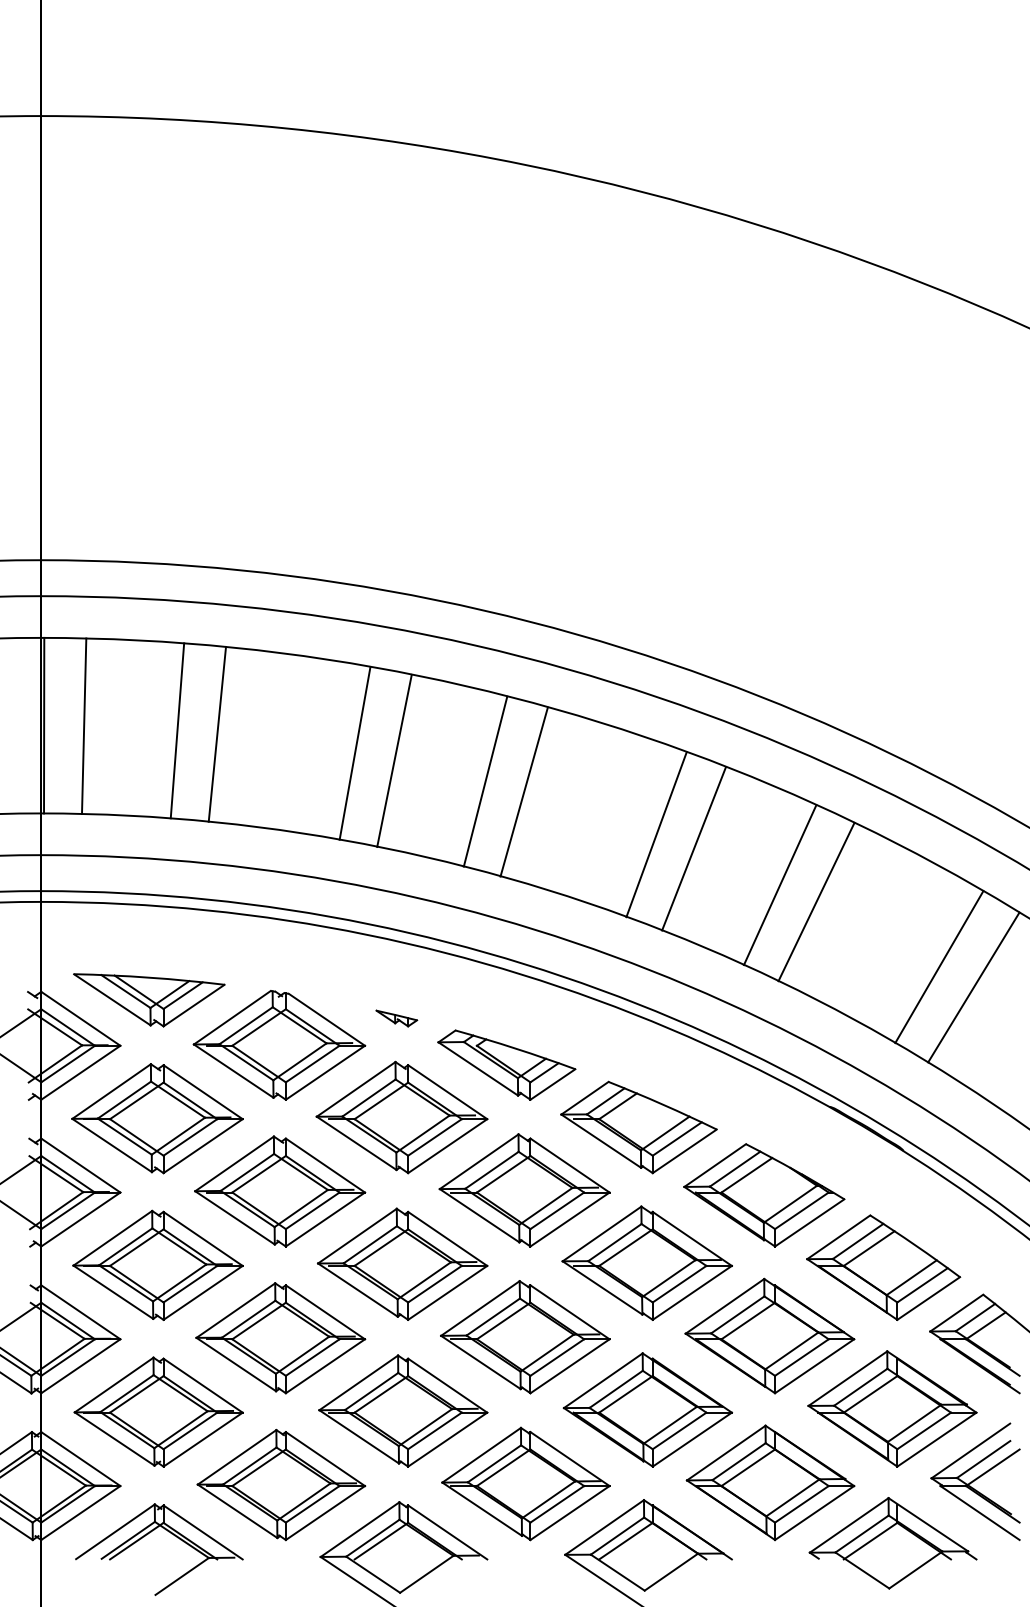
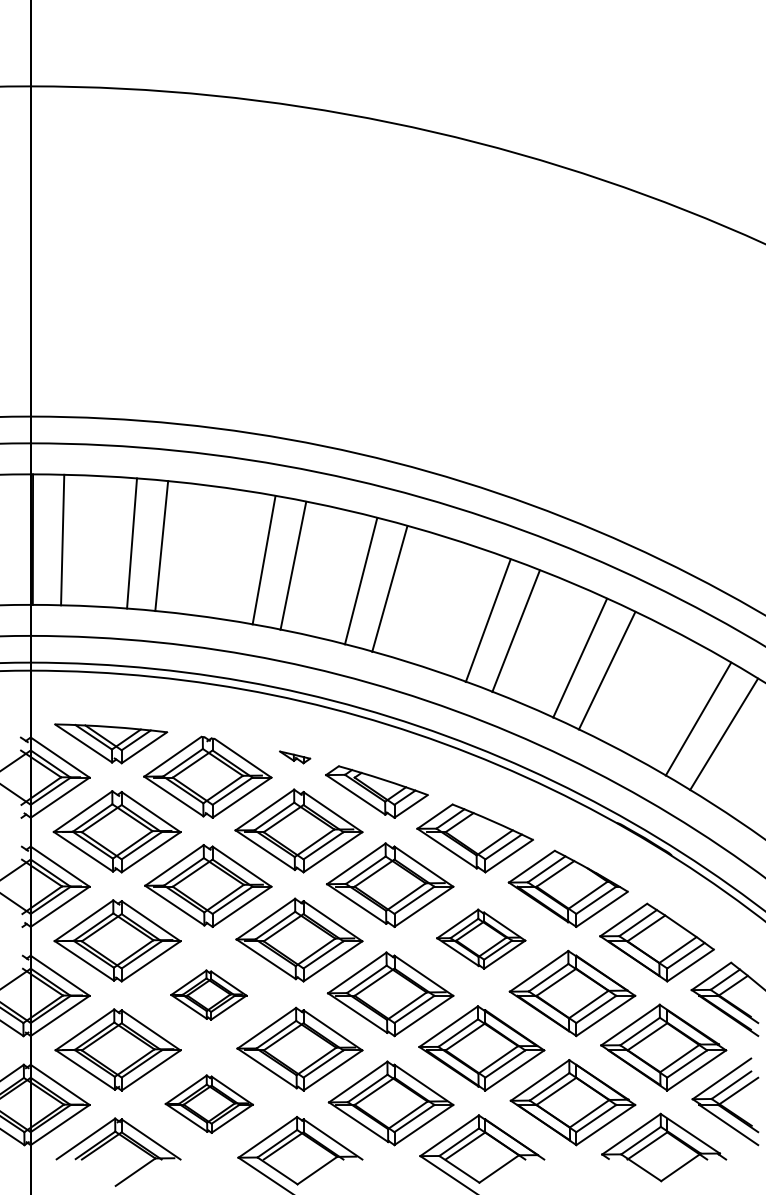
part: (646, 1262) -> (480, 938), size x0.7
part: (280, 1338) -> (208, 995), size x0.6
part: (281, 1484) -> (209, 1103), size x0.7

